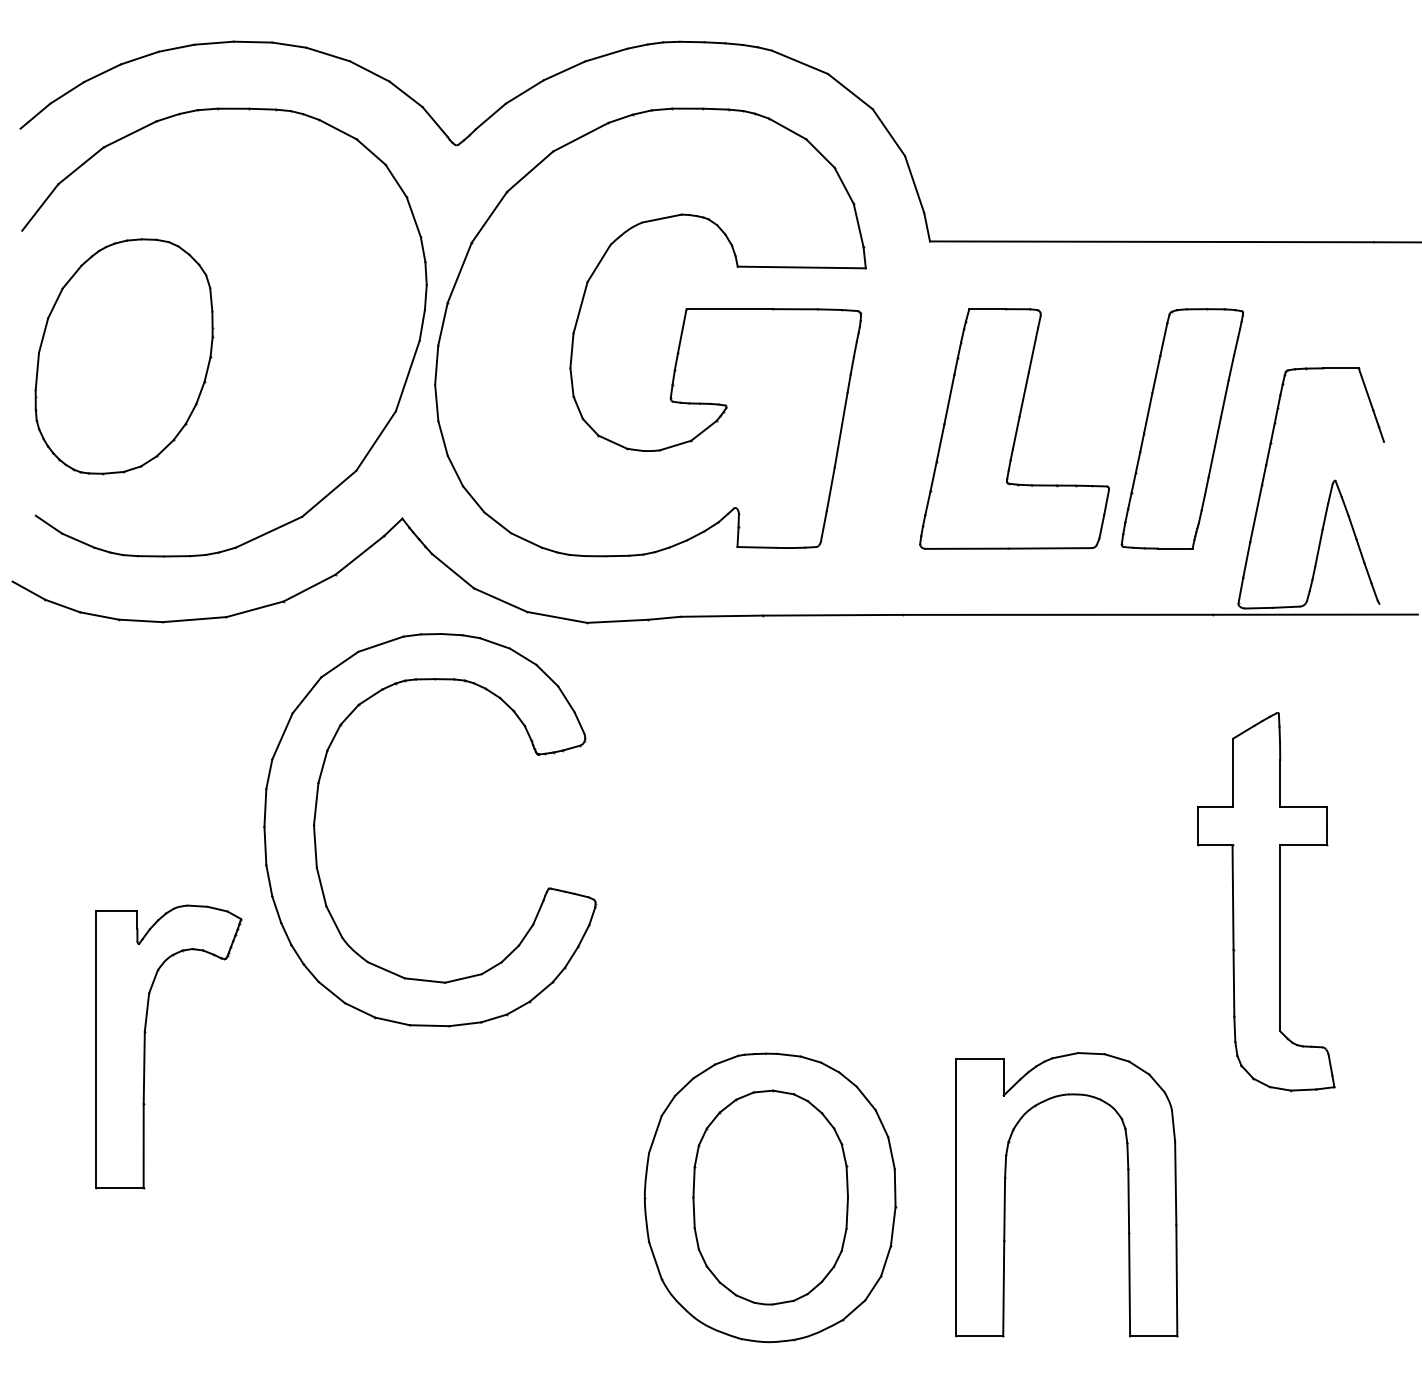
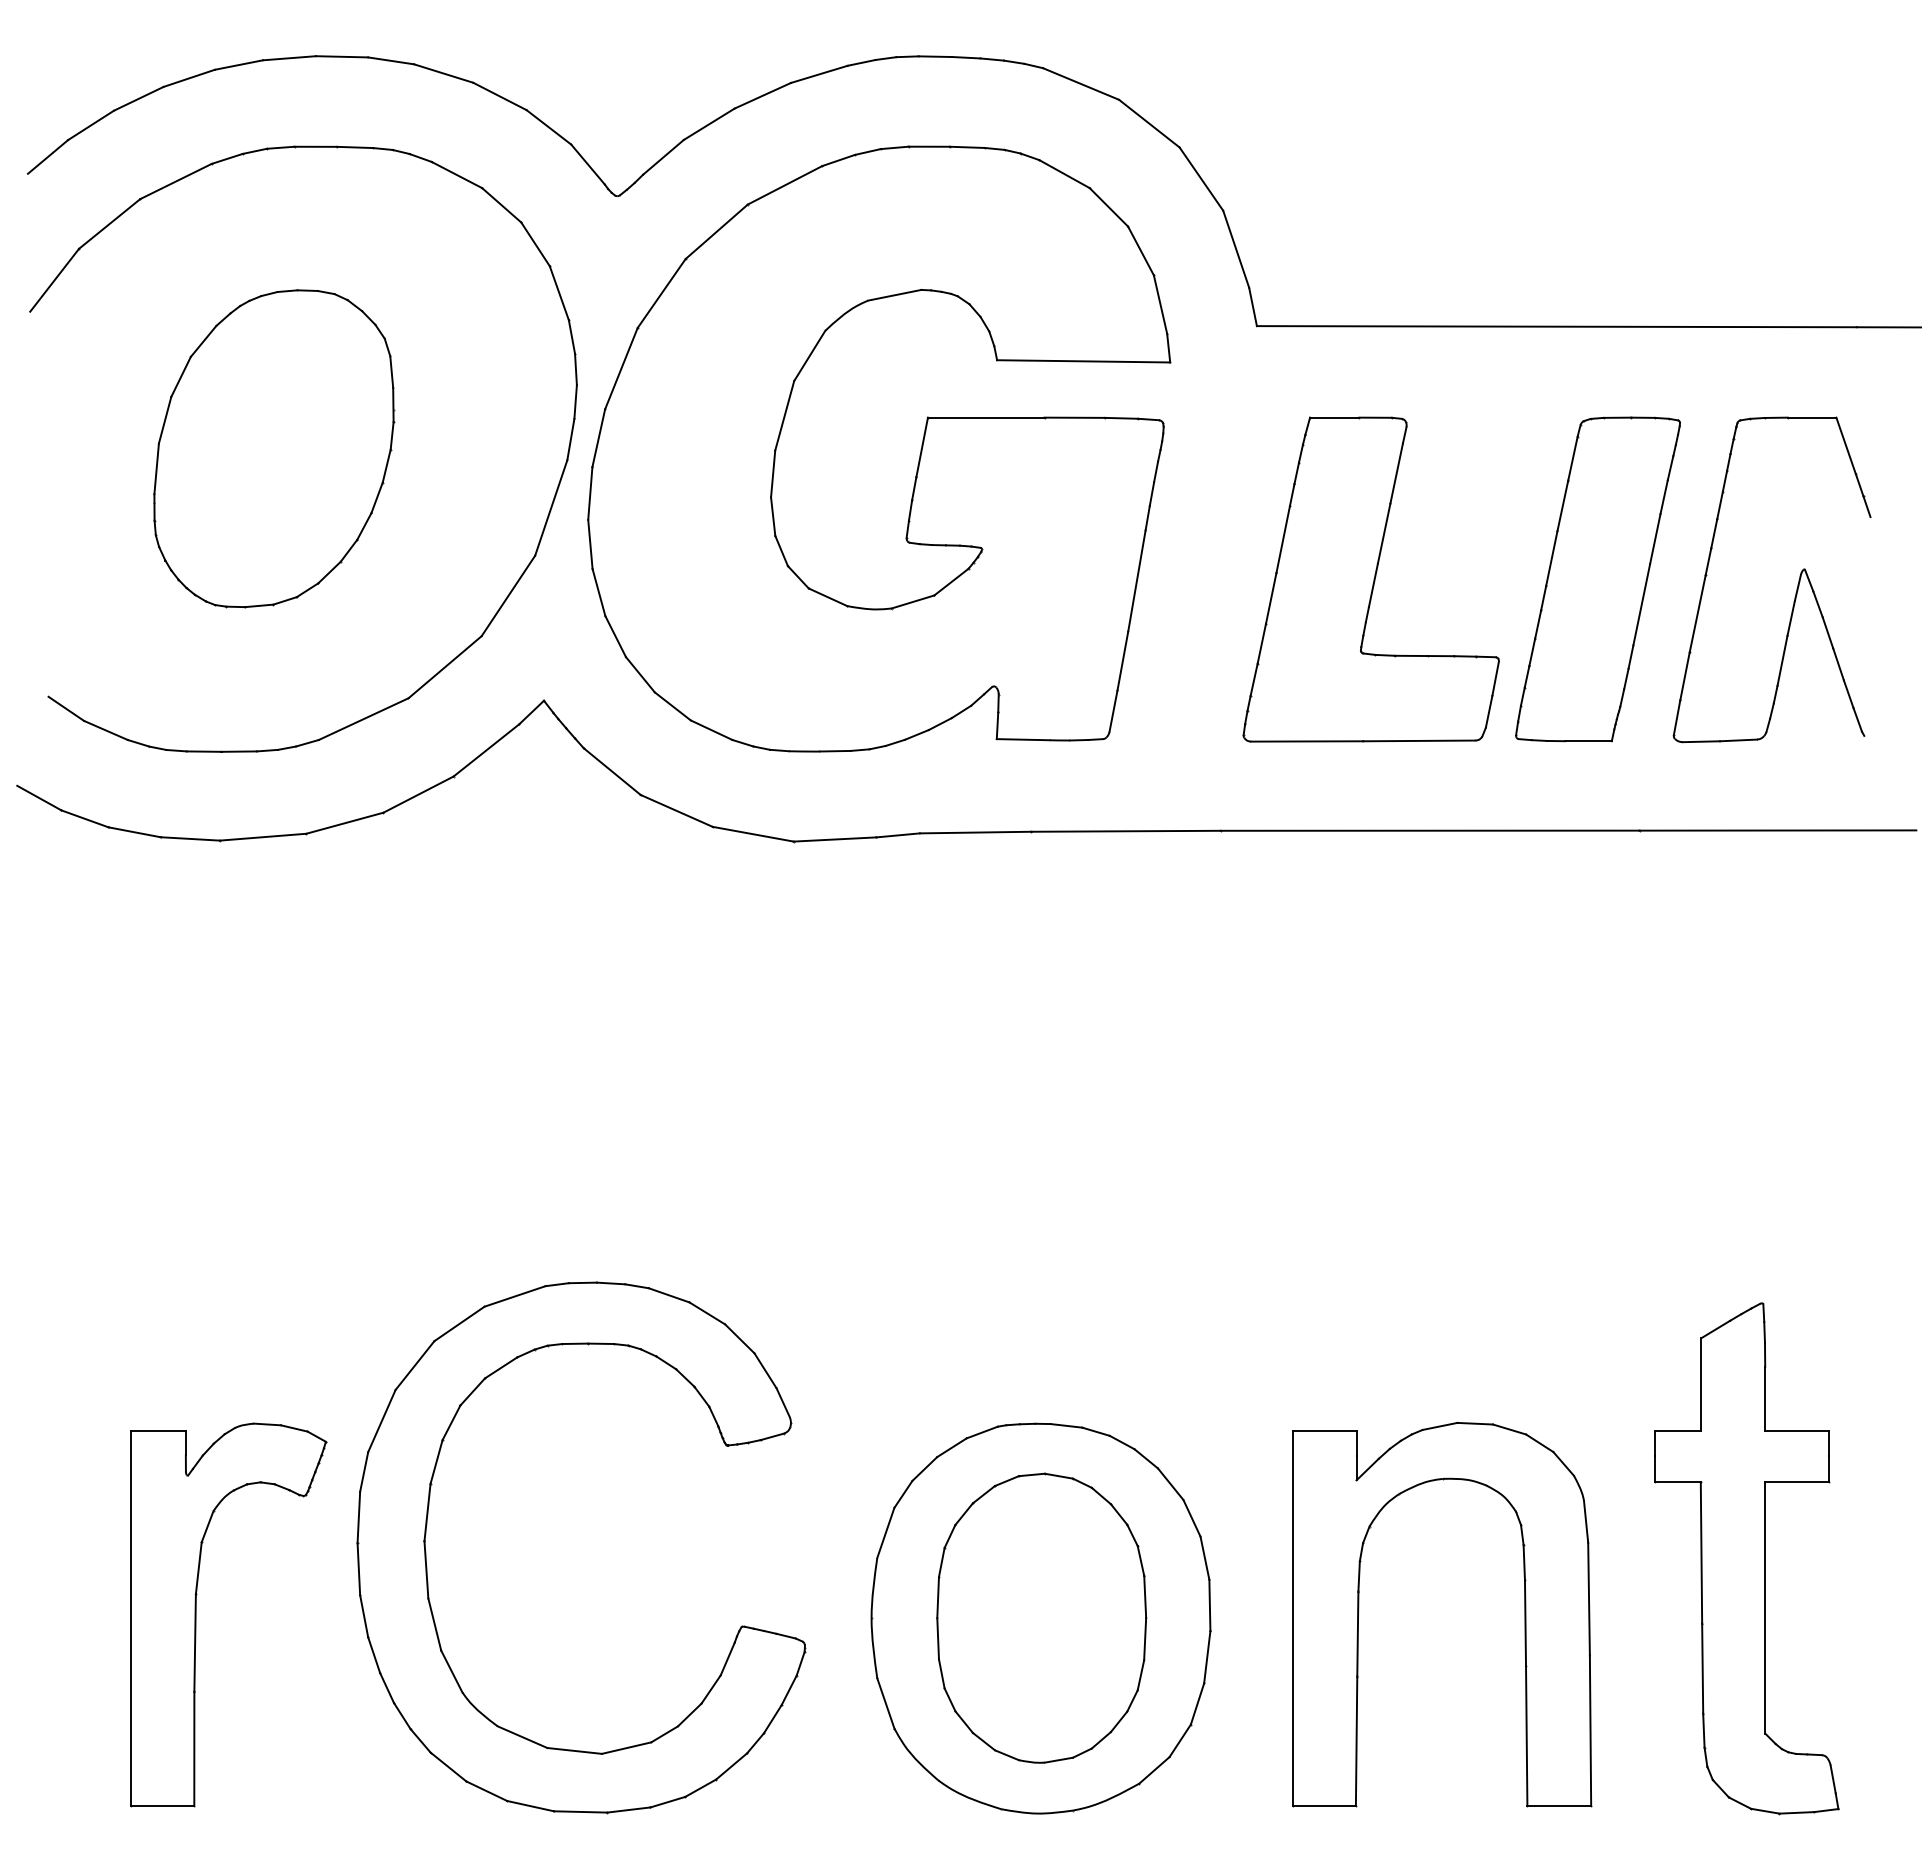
part: (124, 356) -> (274, 448), moved
part: (1330, 491) -> (1797, 584), moved
part: (315, 832) -> (426, 1551), moved
part: (1266, 901) -> (1746, 1558), moved
part: (145, 1046) -> (196, 1614), moved

